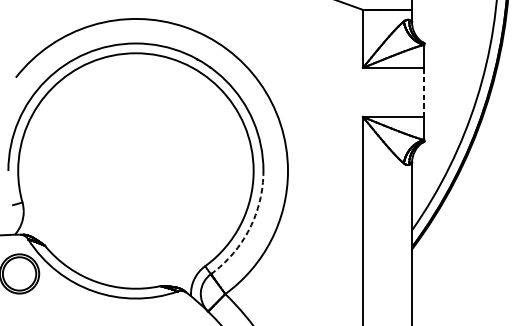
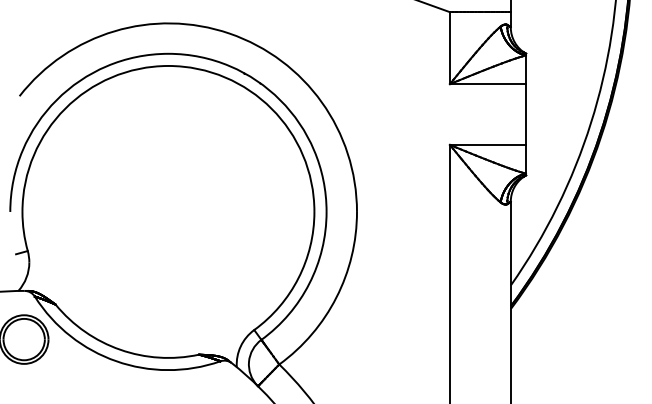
line: (423, 93) -> (525, 115), dashed -> solid
arc: (249, 228) -> (309, 283), dashed -> solid

